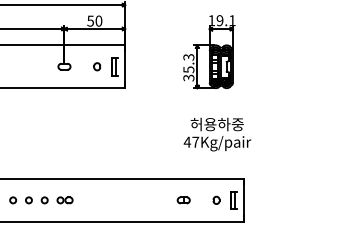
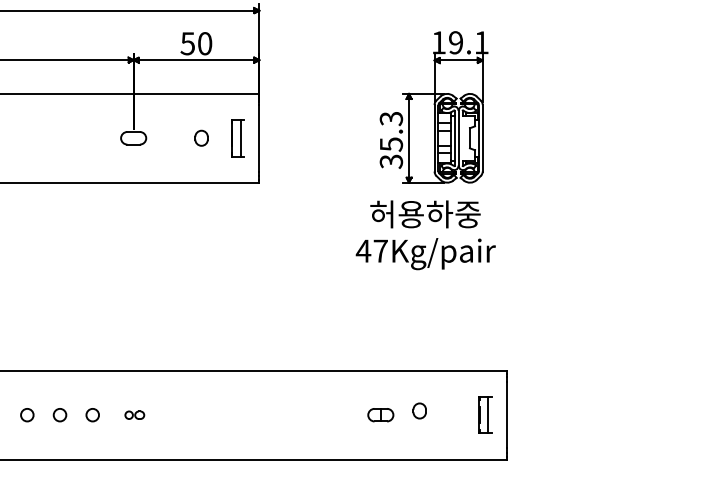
text: (217, 134) -> (425, 235), moved
part: (216, 199) -> (419, 409), moved
part: (64, 200) -> (133, 415), size x0.6

